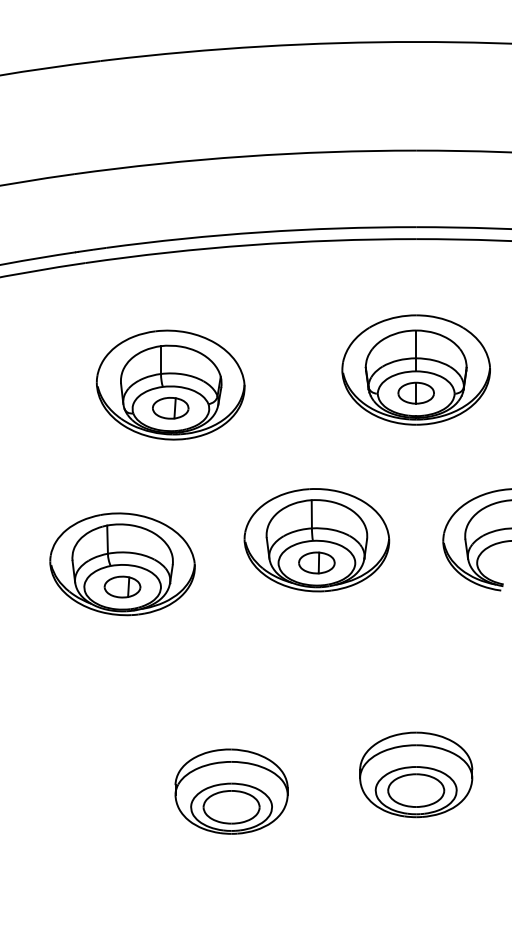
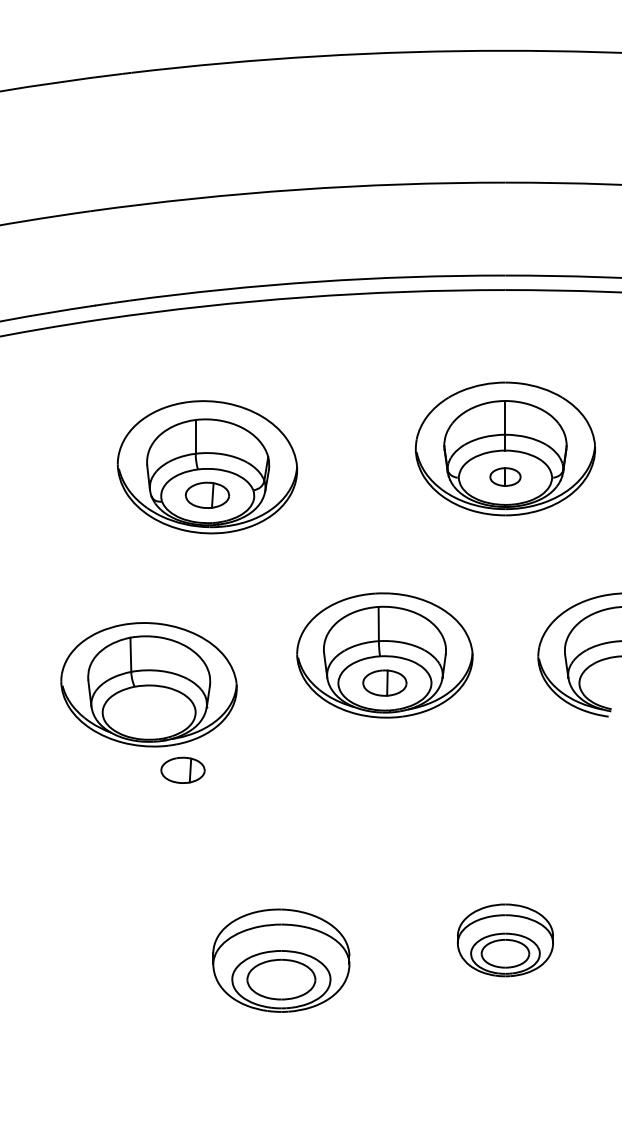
part: (416, 392) -> (505, 476), size x0.7
part: (122, 586) -> (182, 769), moved
part: (416, 775) -> (505, 940), size x0.7

